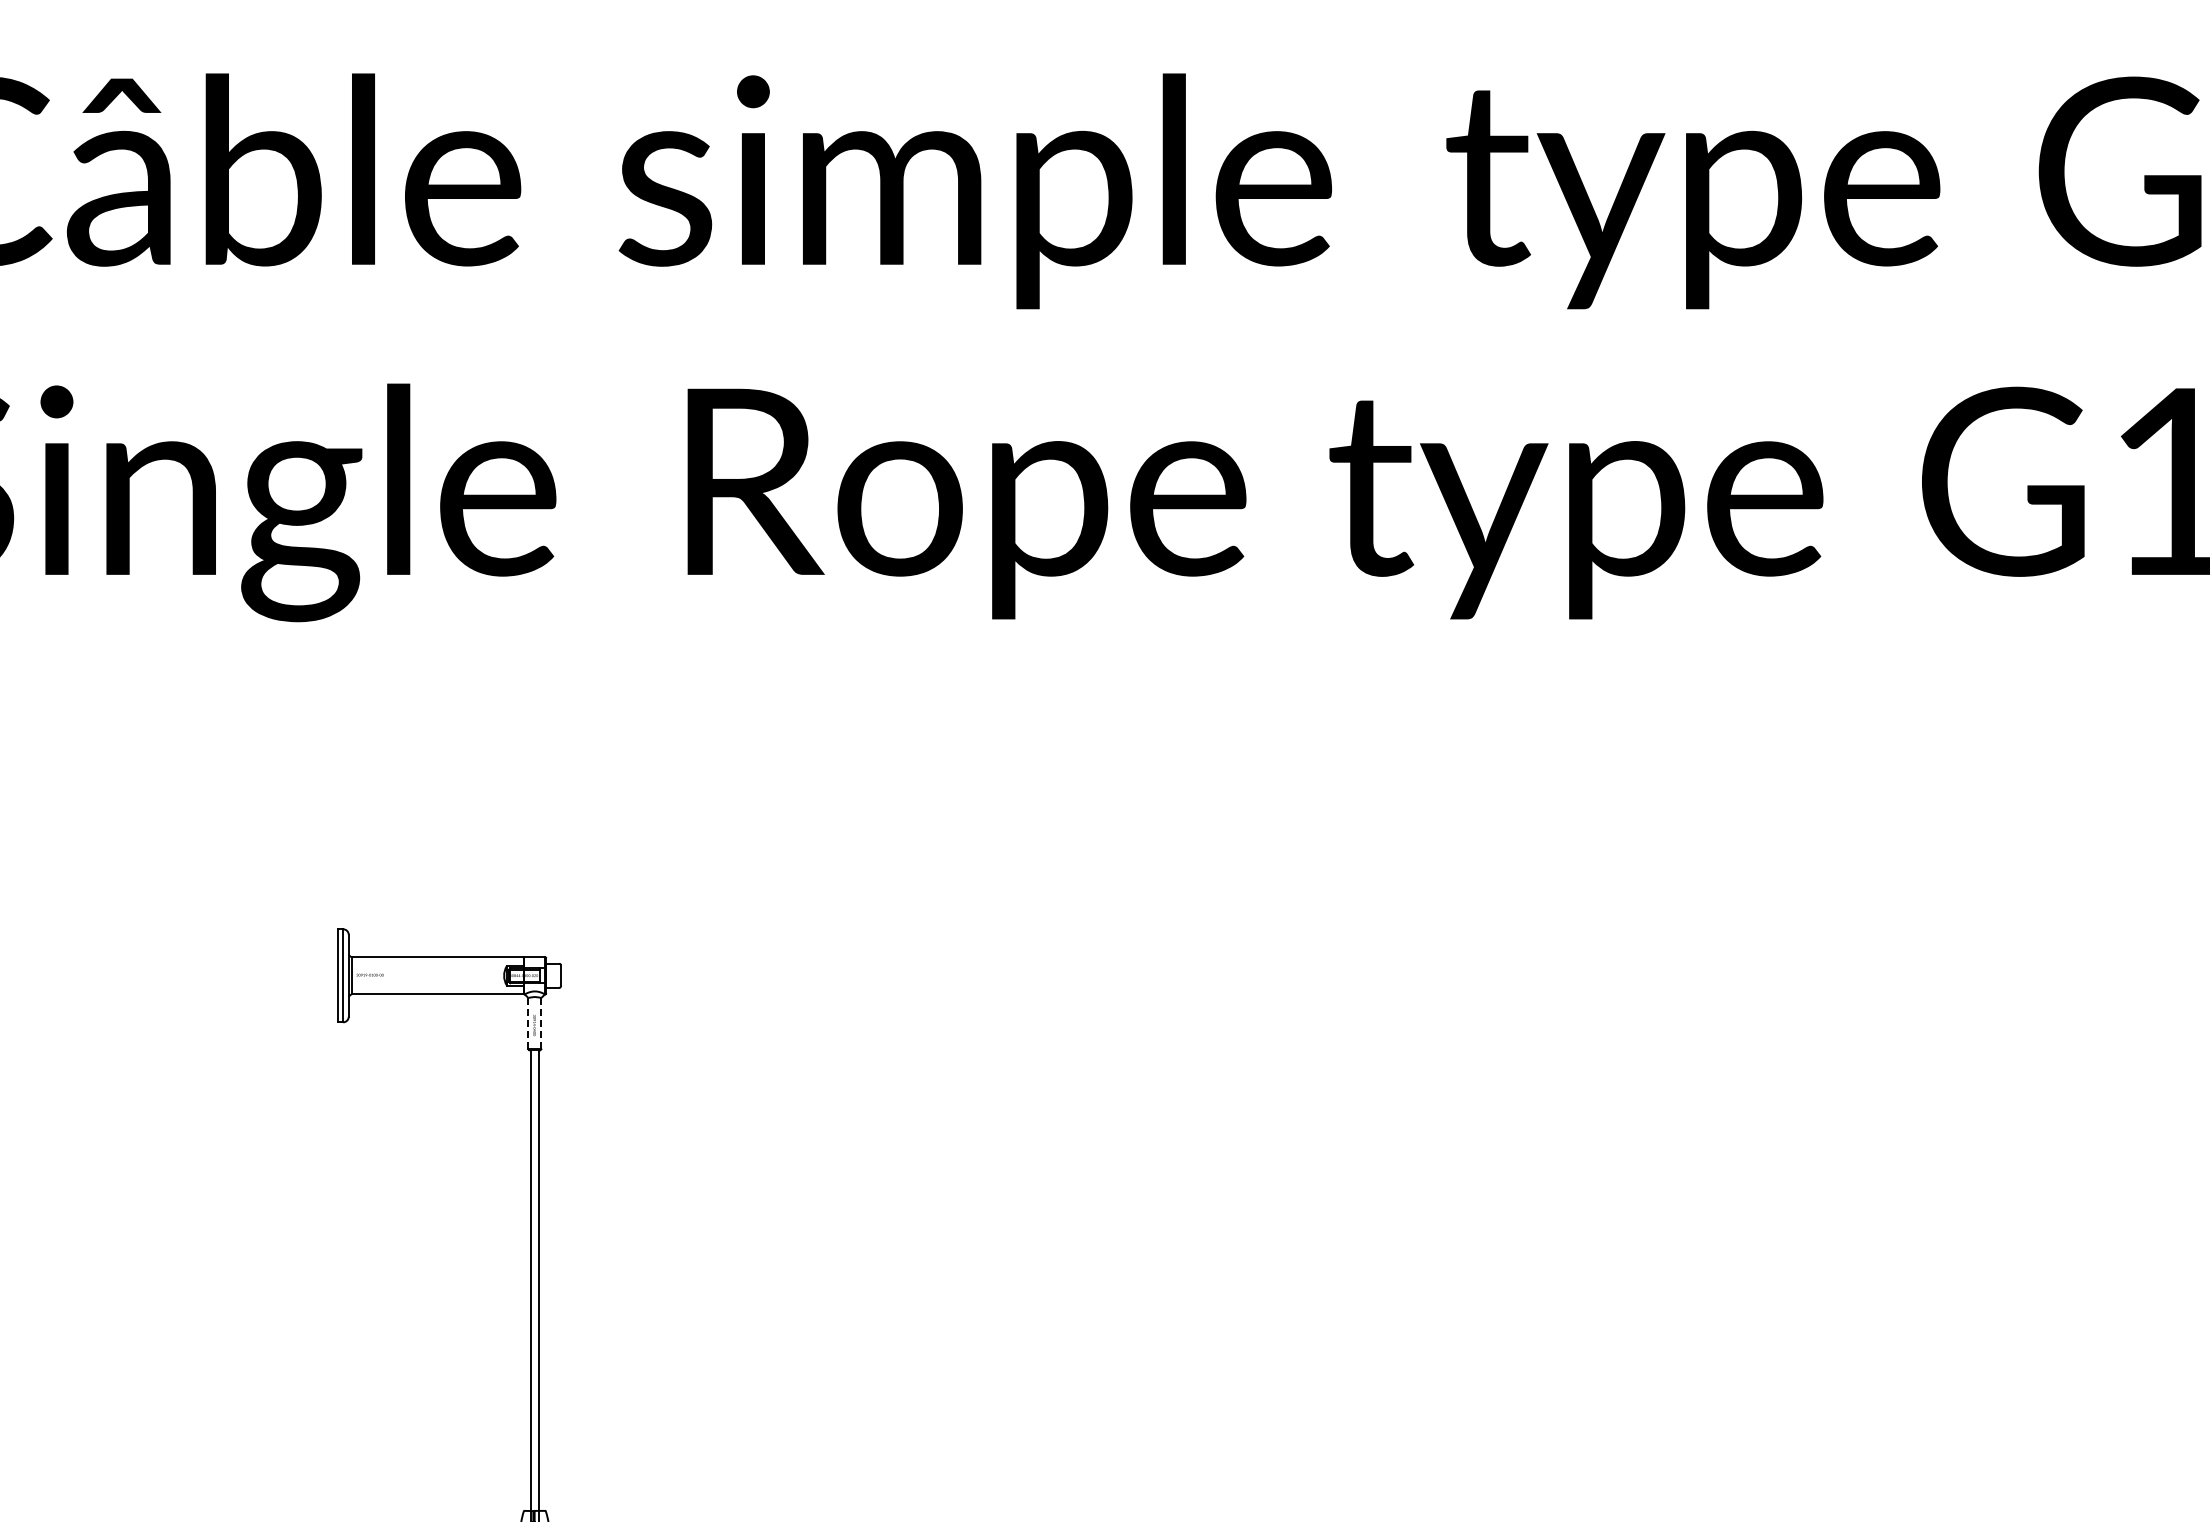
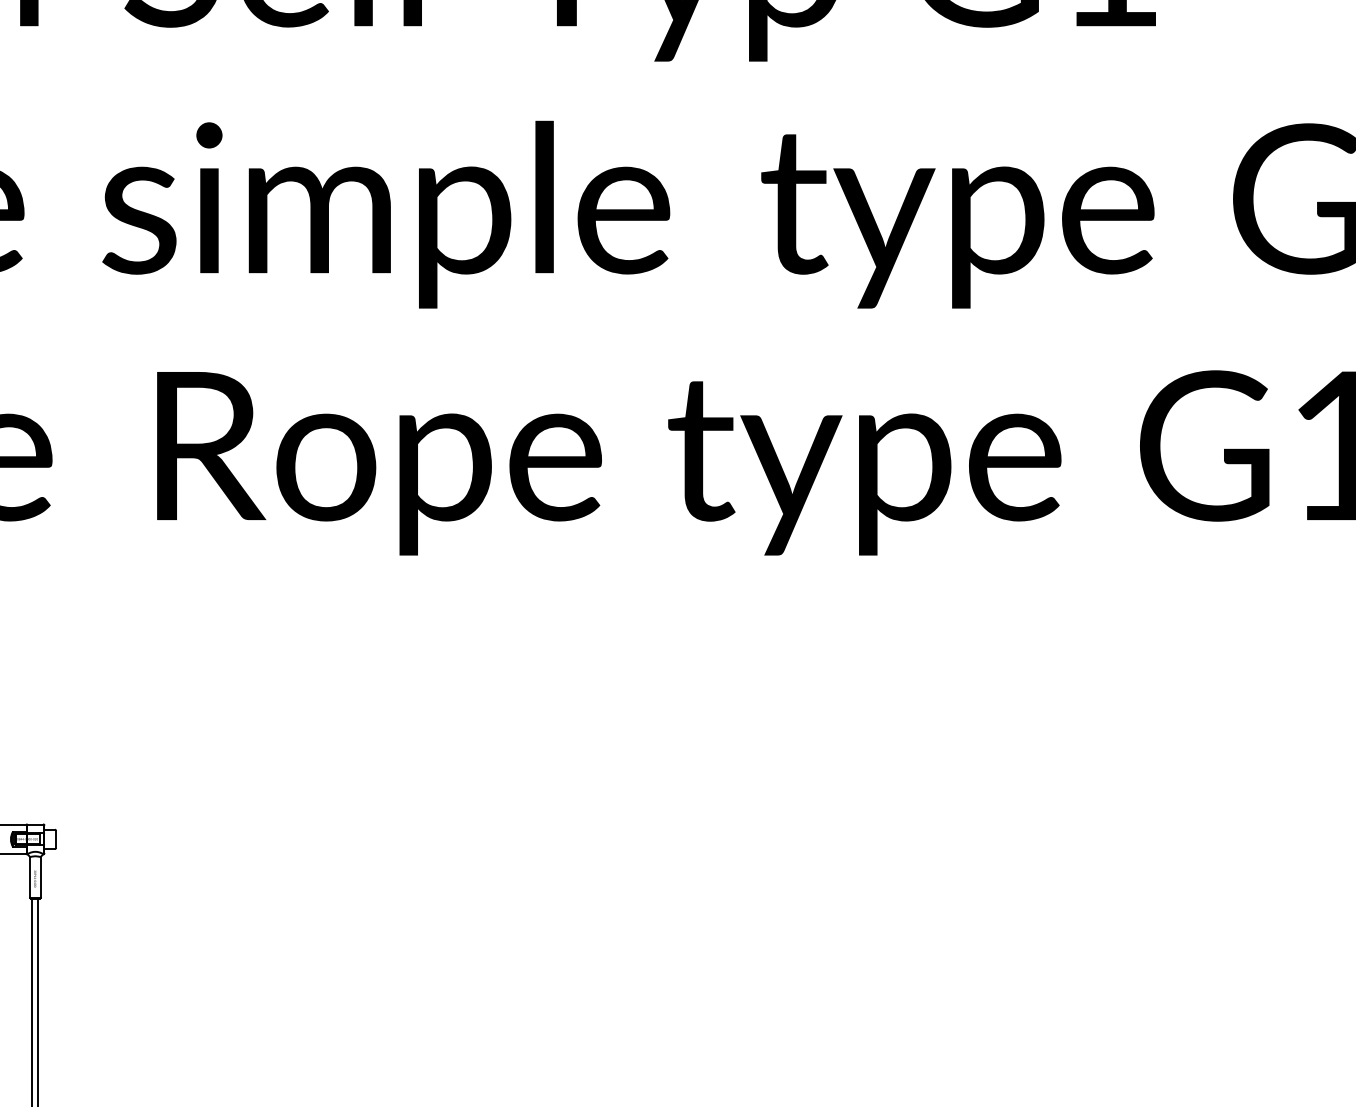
line: (528, 1023) -> (30, 877), dashed -> solid
line: (541, 1023) -> (40, 877), dashed -> solid

